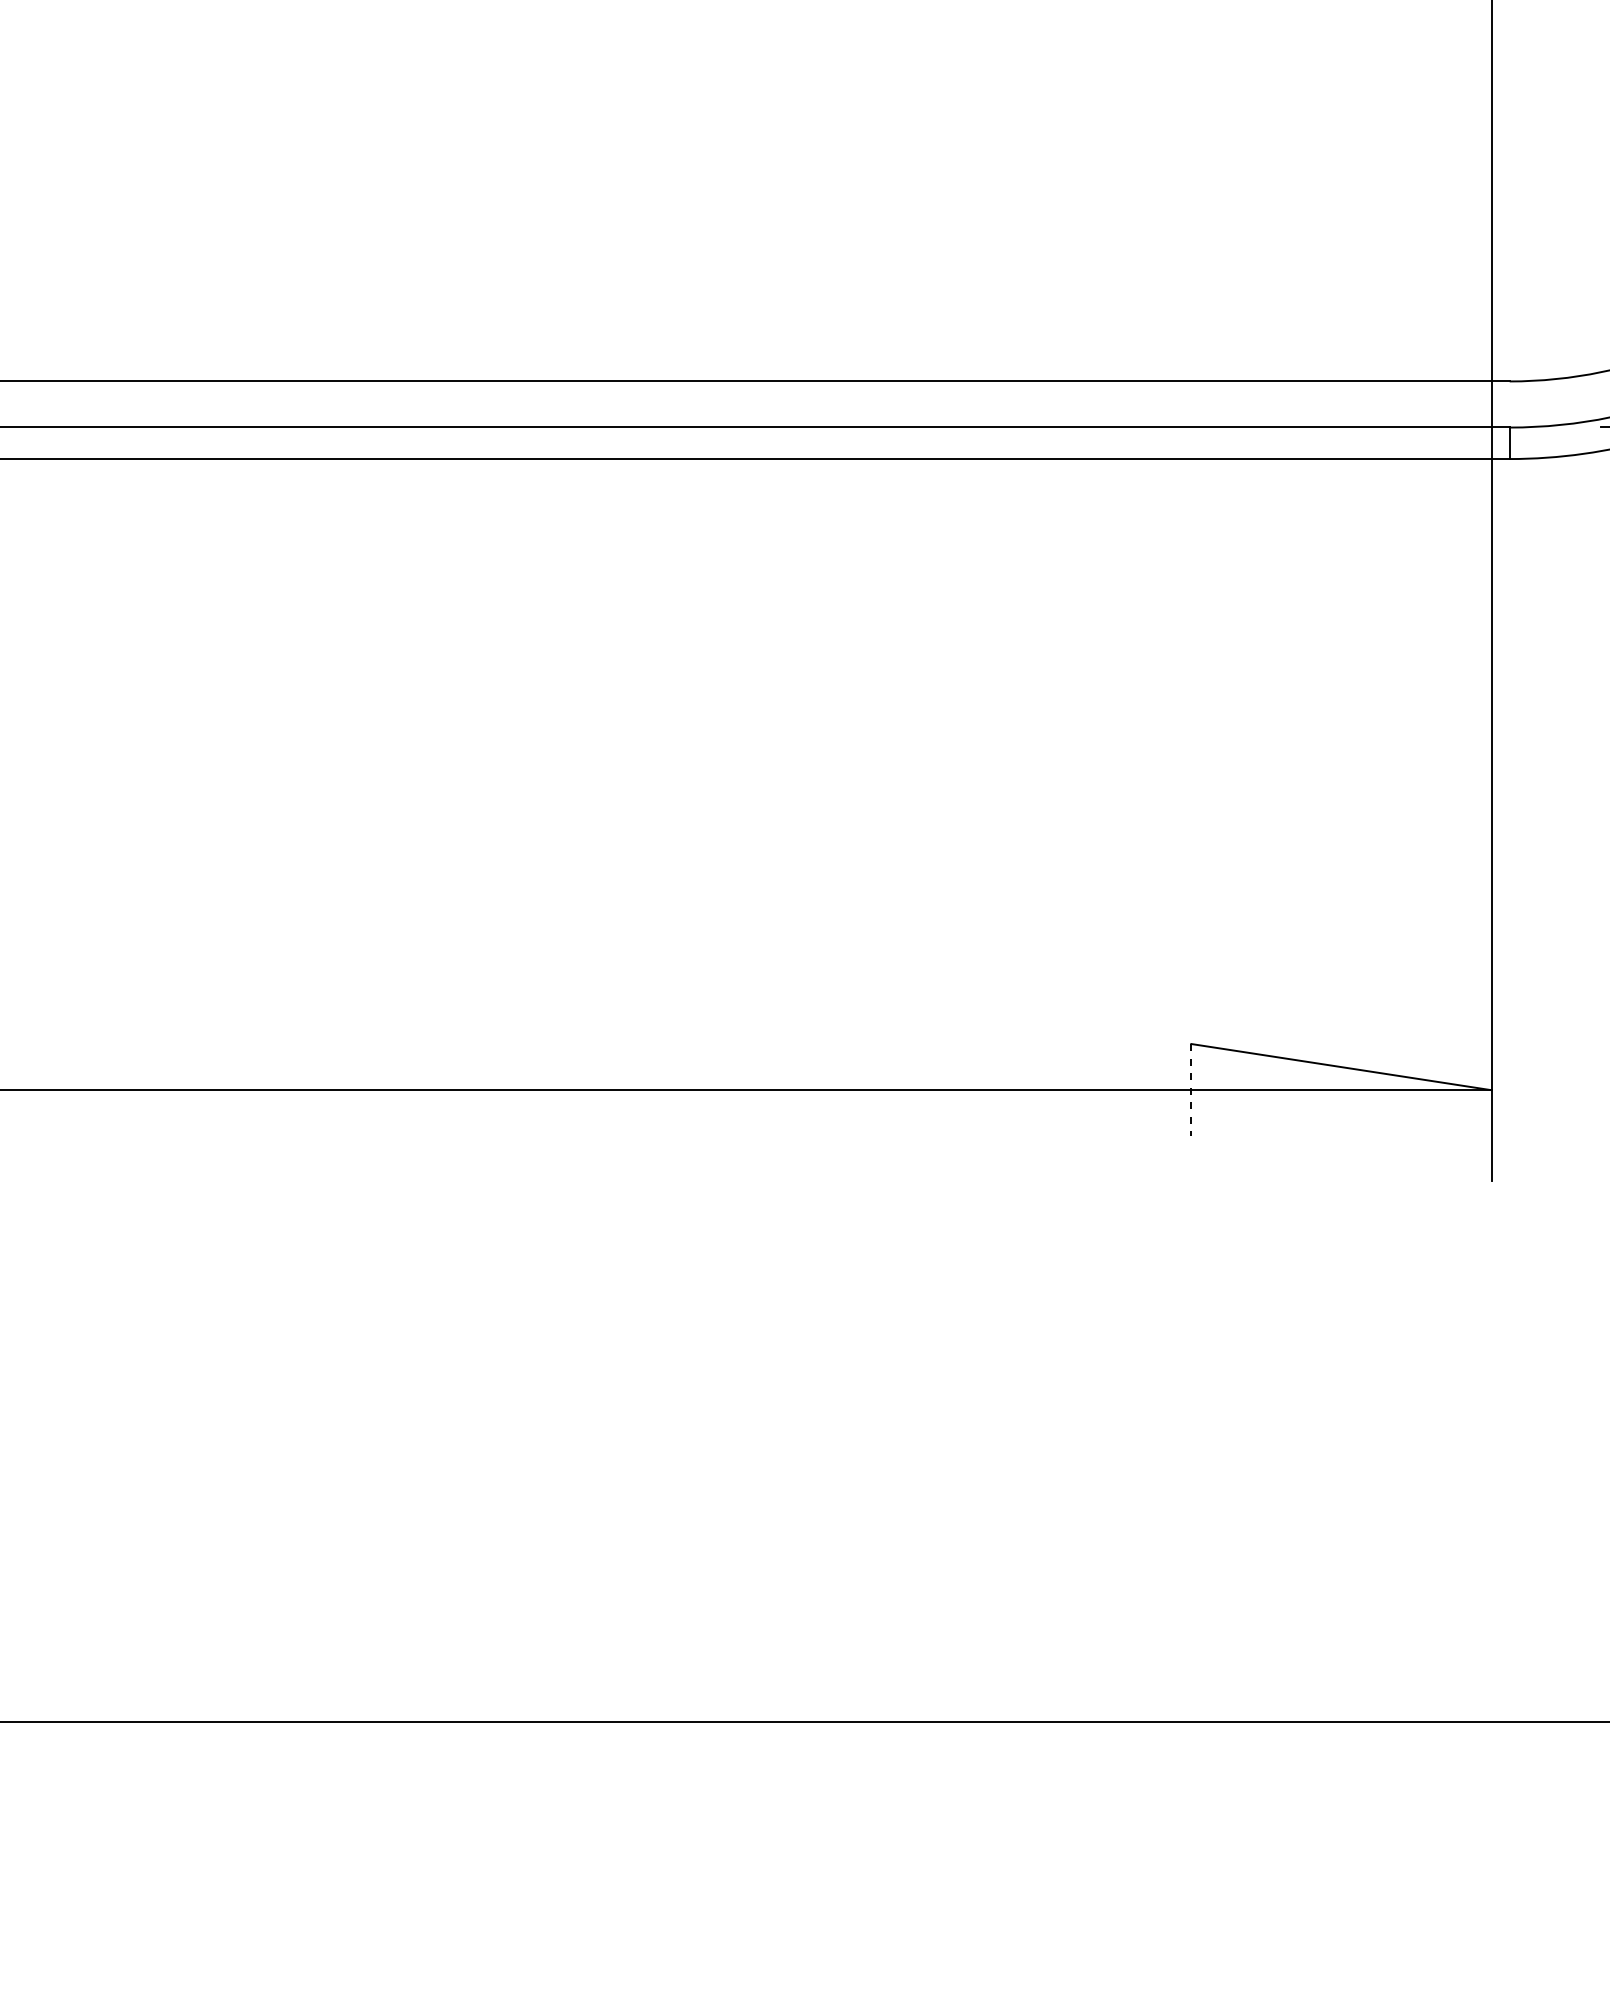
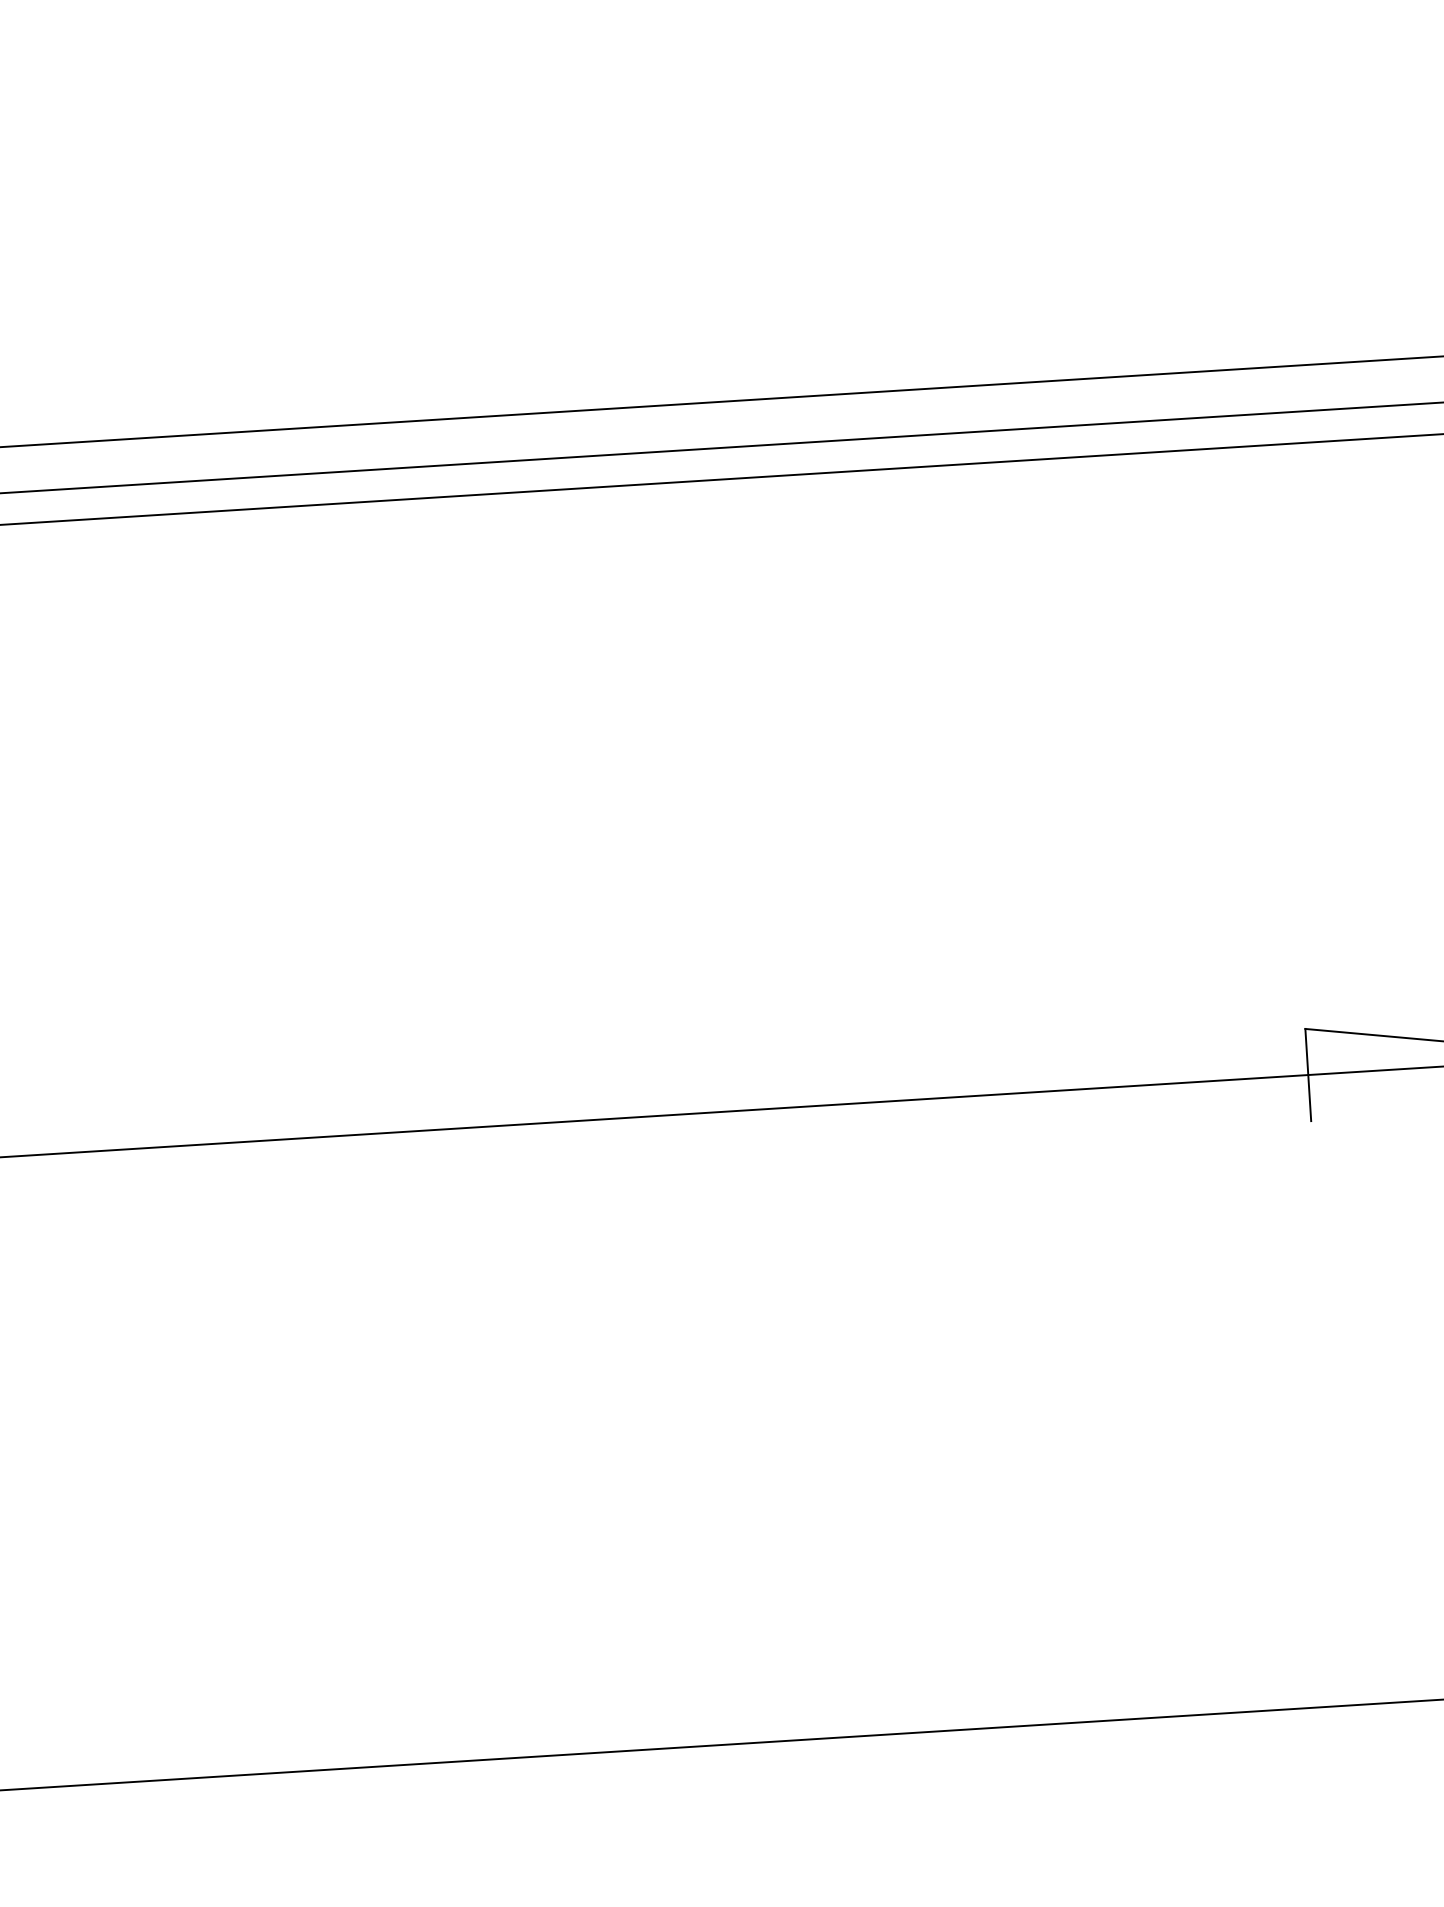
line: (1191, 1090) -> (1308, 1075), dashed -> solid

